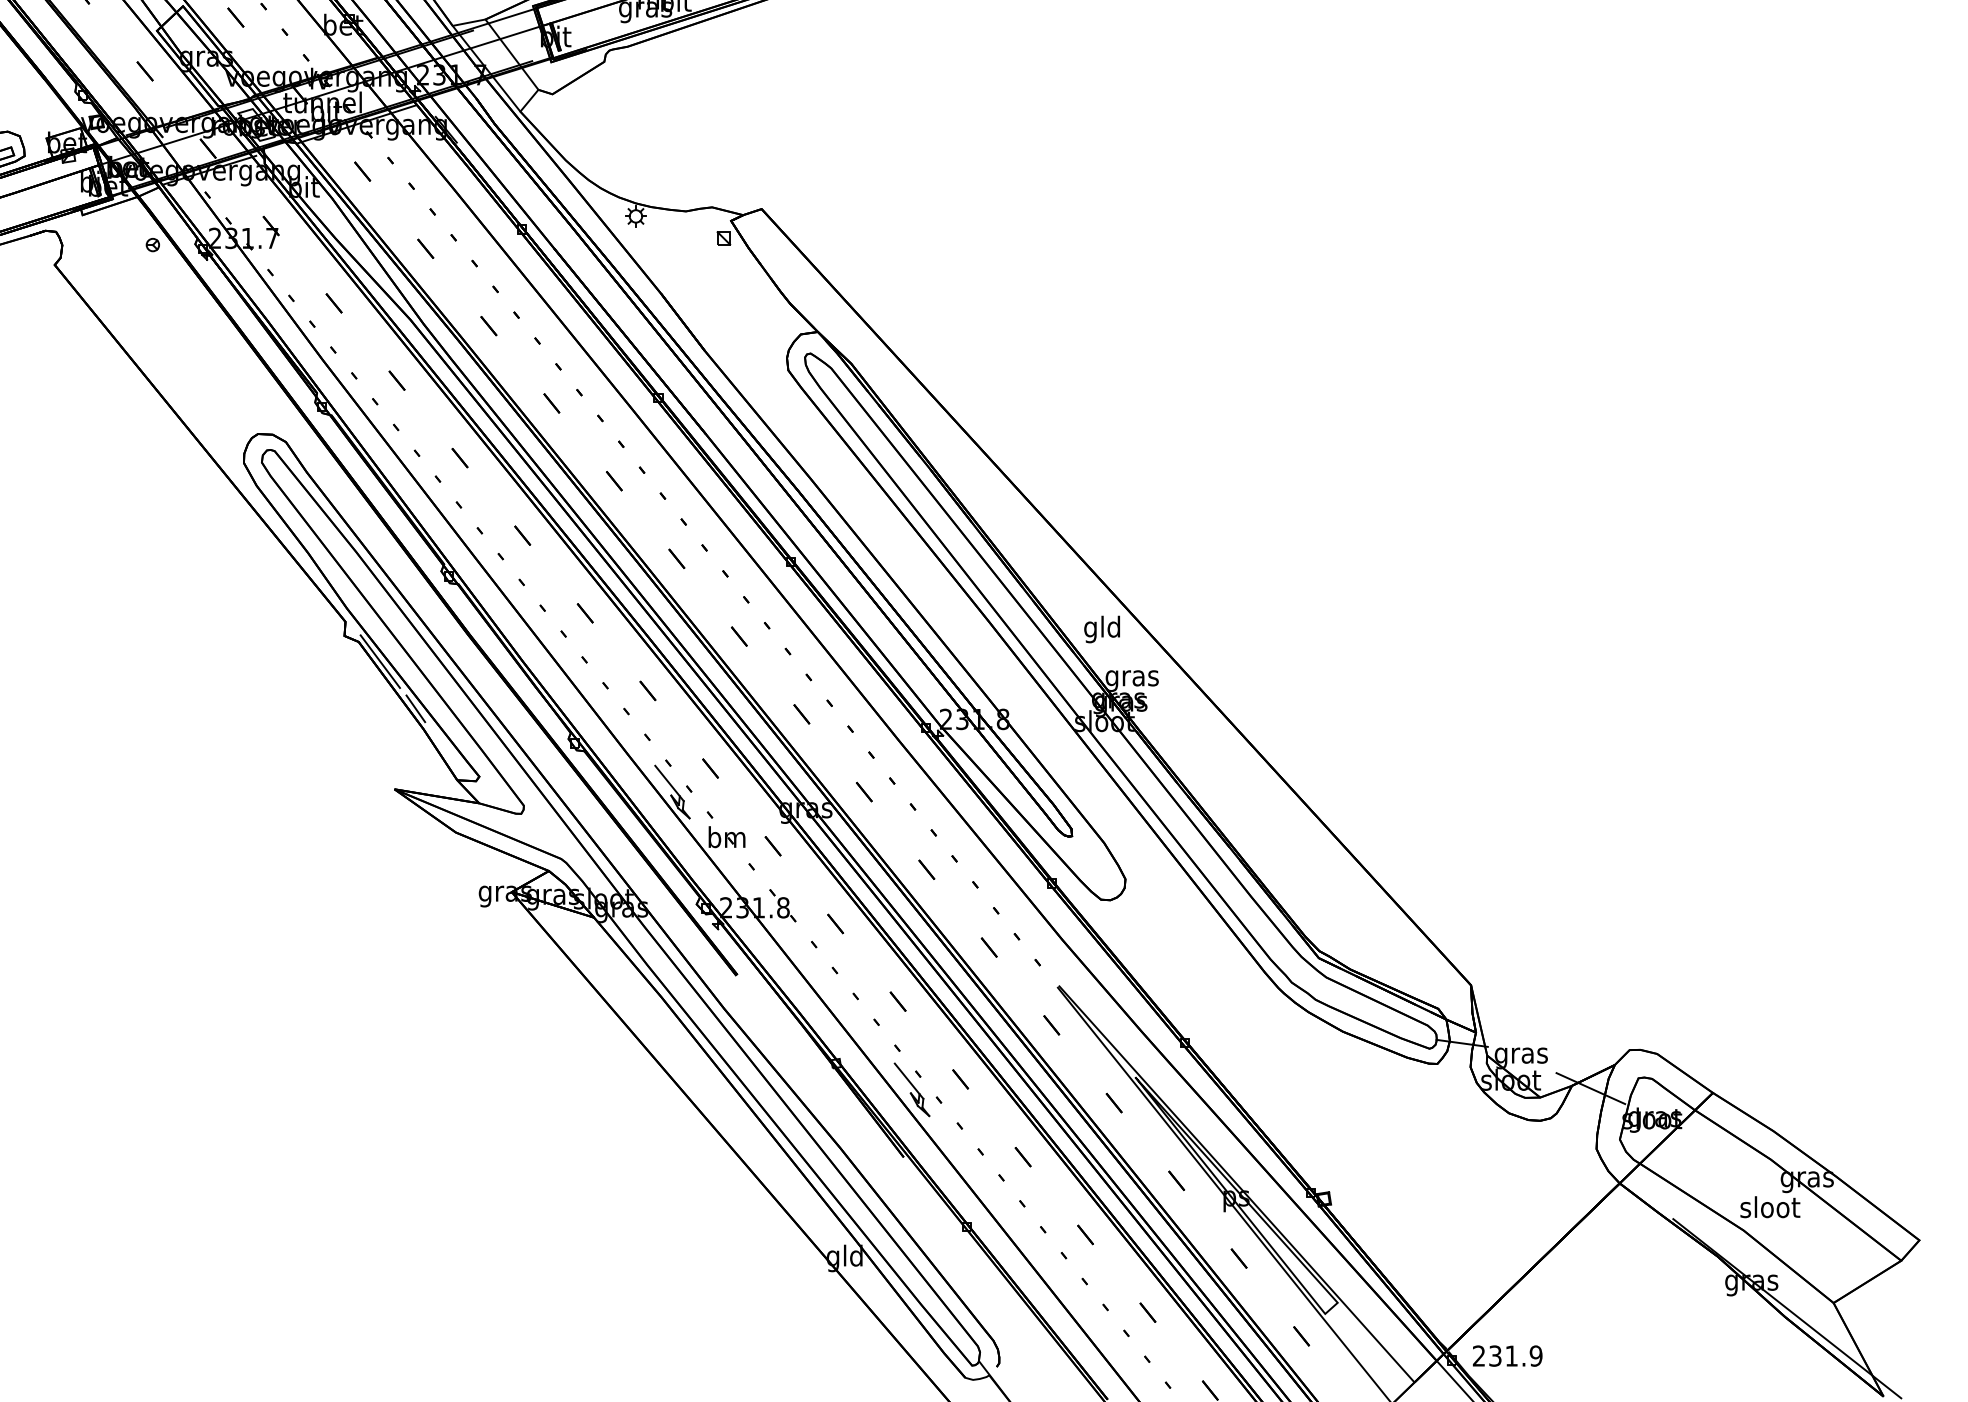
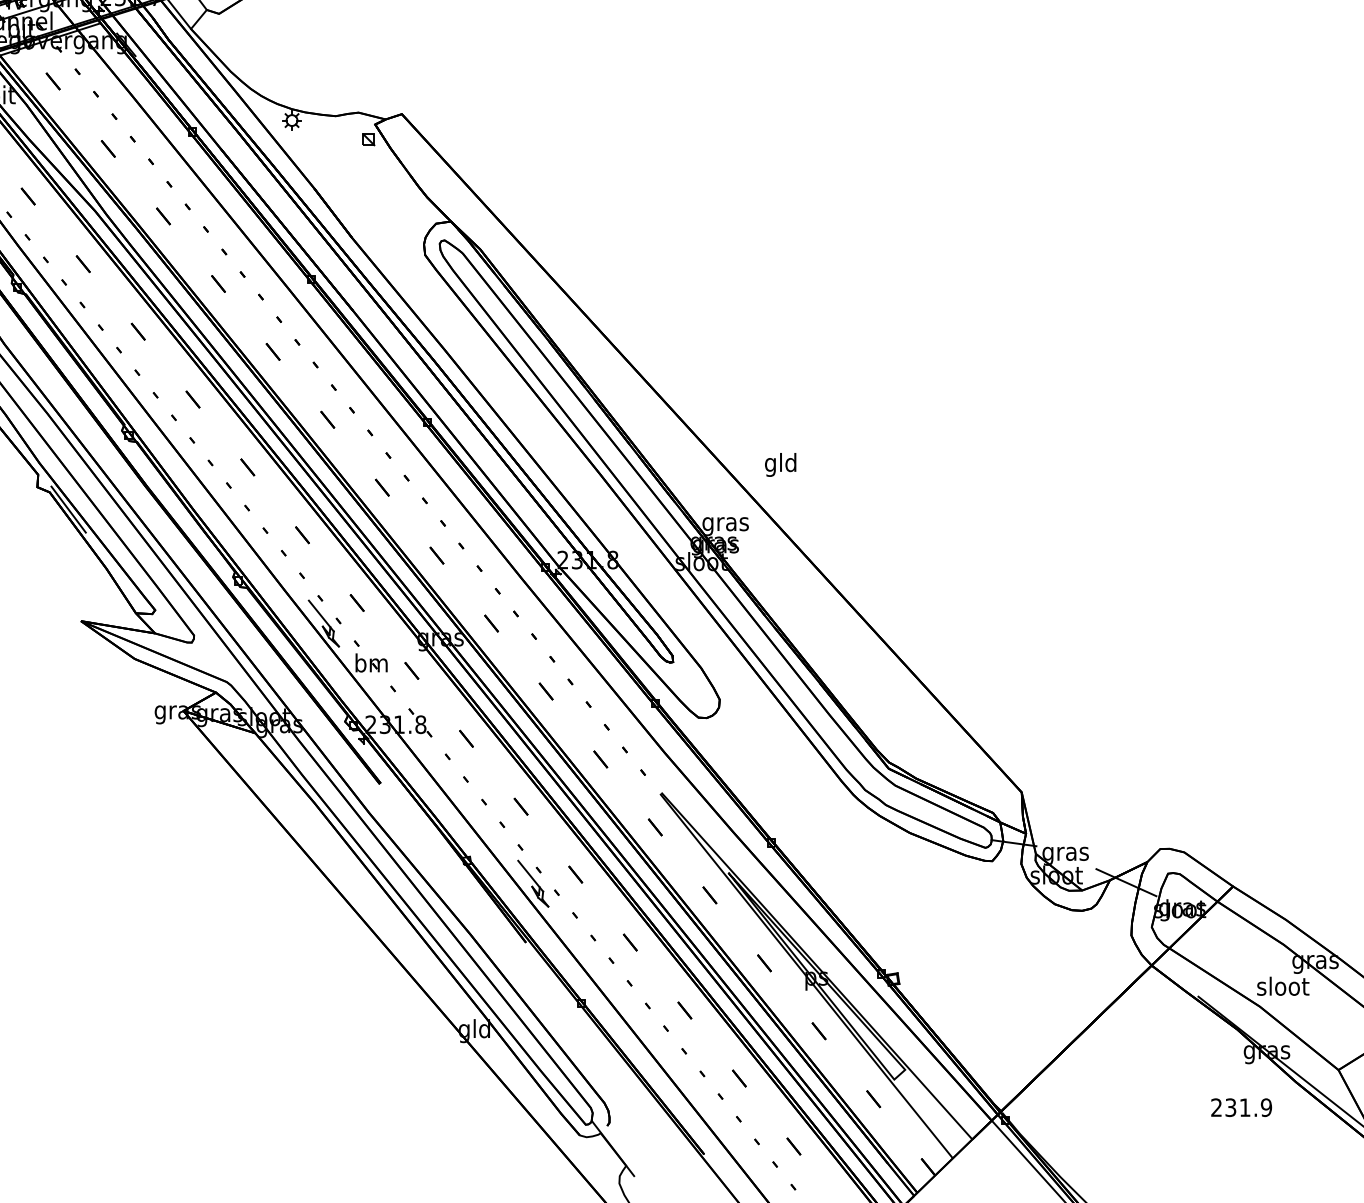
text: (1101, 629) -> (780, 464), moved
line: (415, 708) -> (99, 550), removed
text: (1507, 1355) -> (1241, 1107), moved

